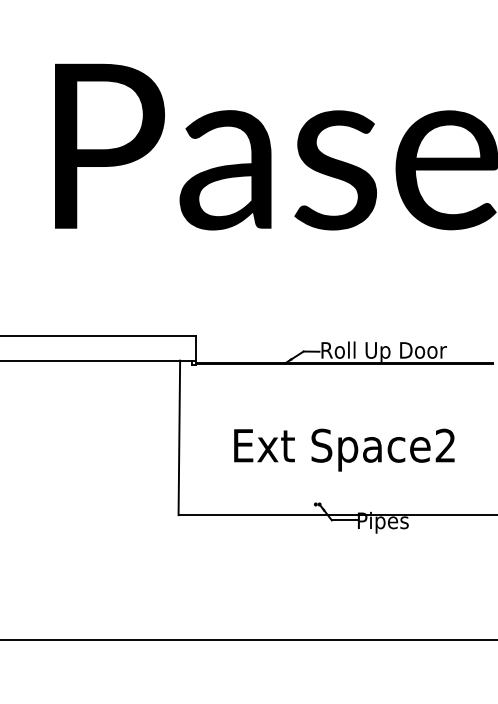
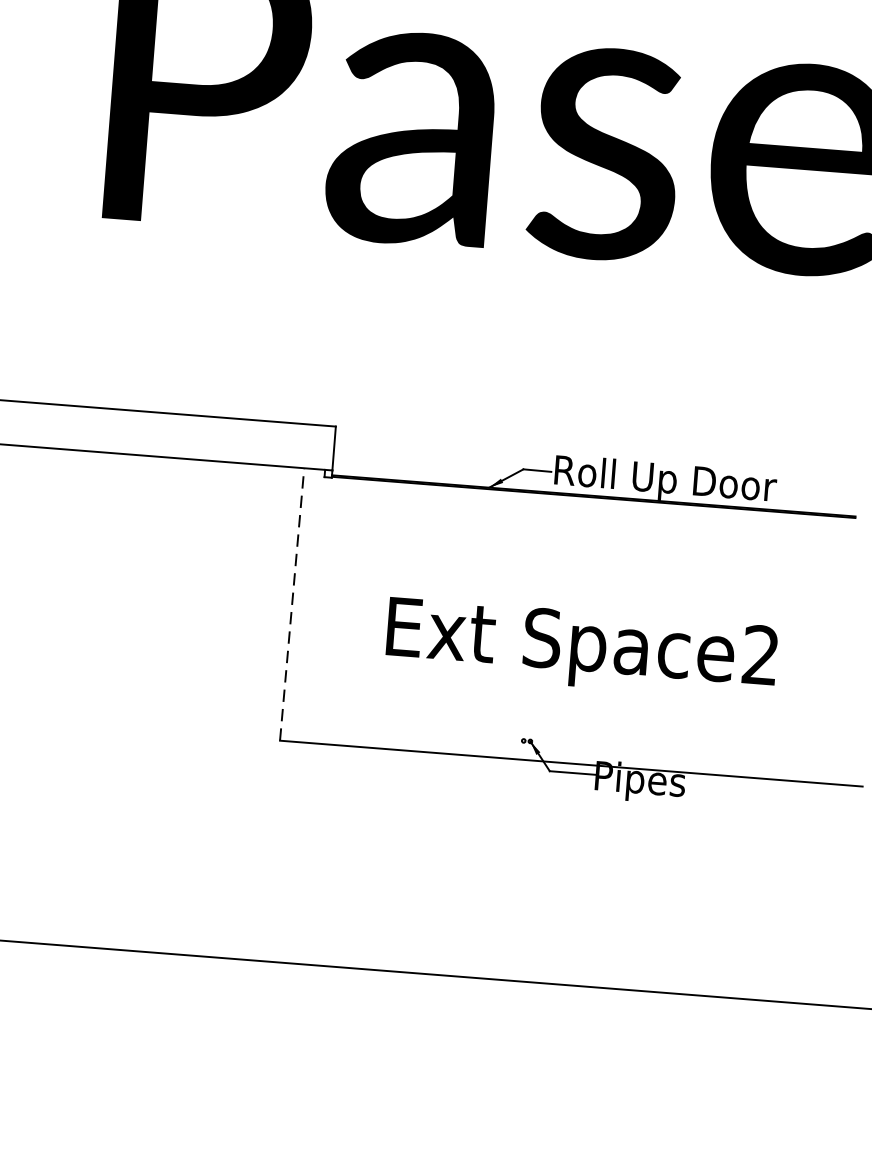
line: (179, 437) -> (292, 603), solid -> dashed

